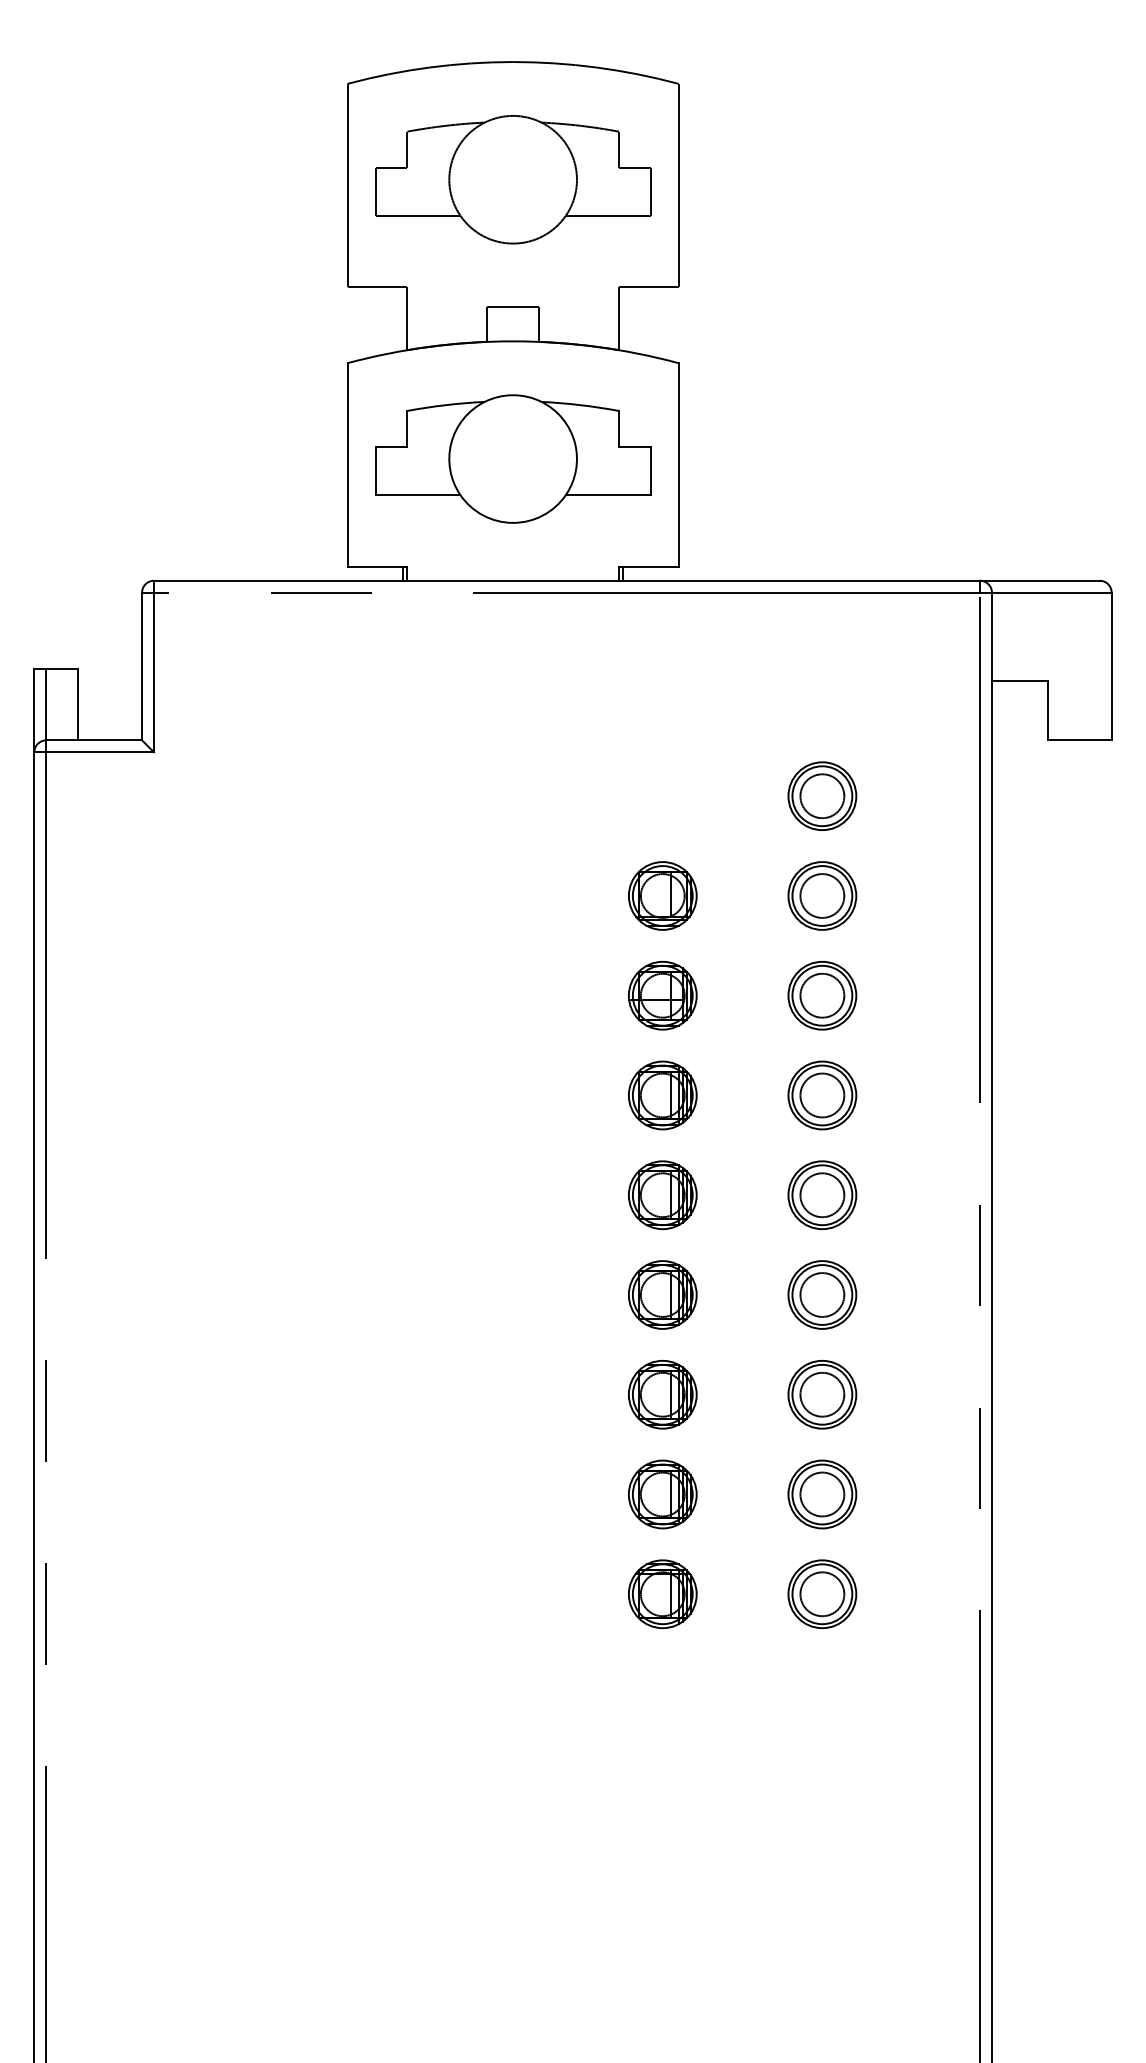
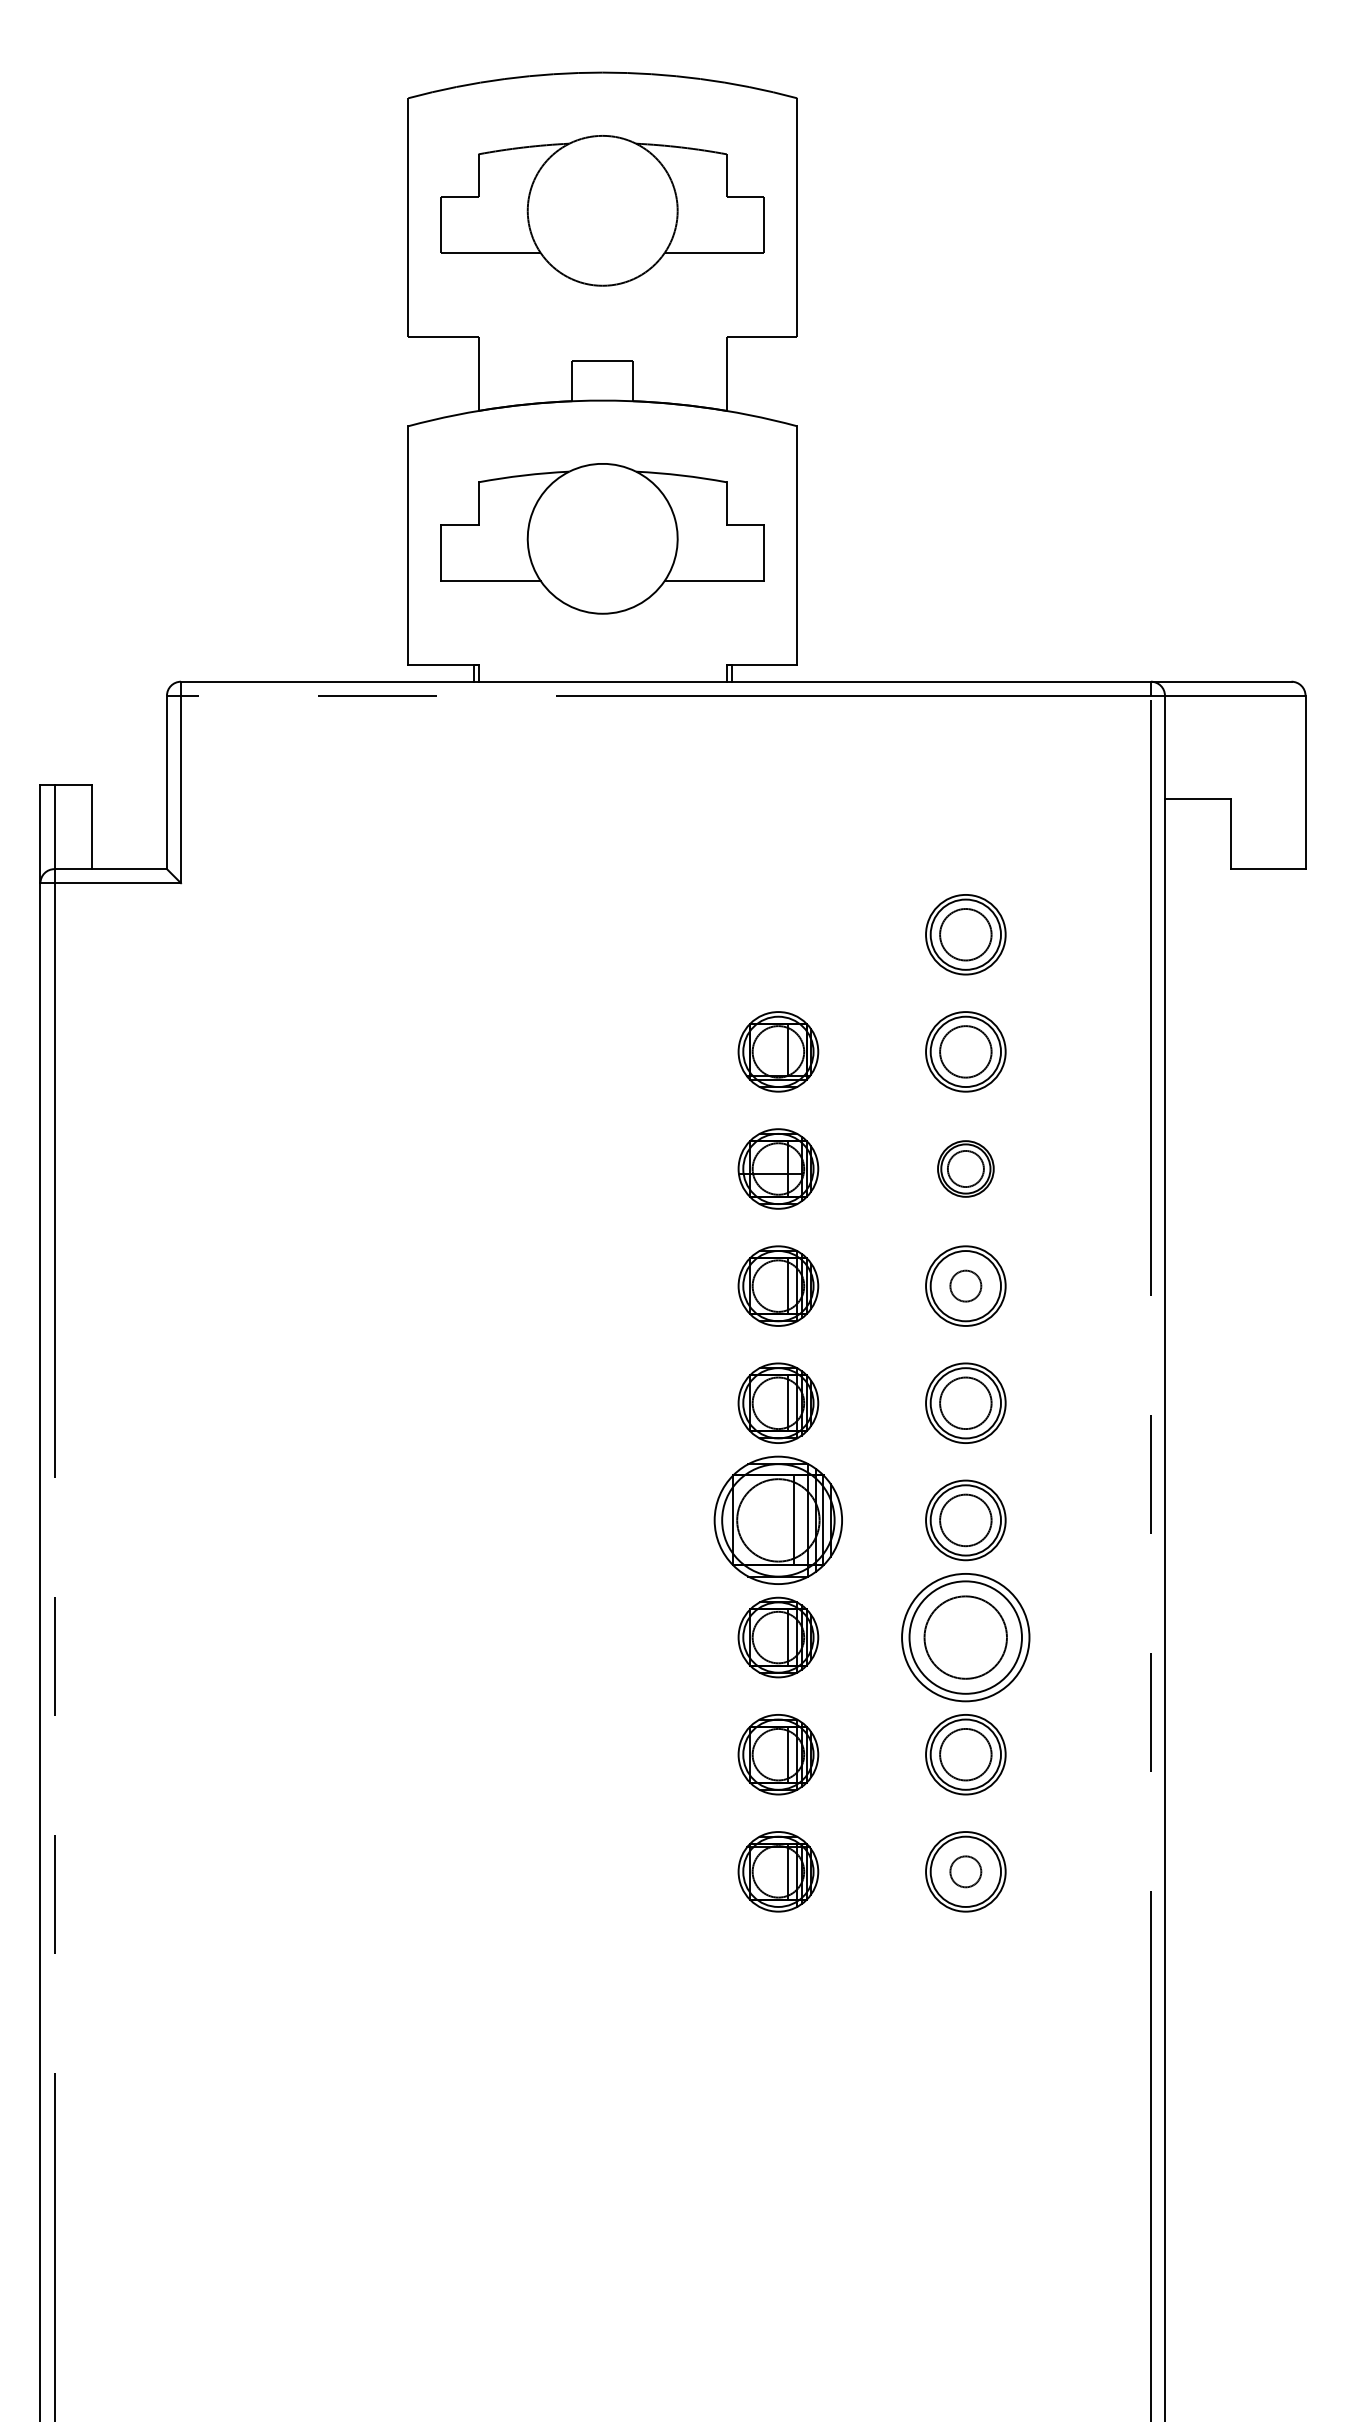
part: (822, 995) -> (965, 1168), size x0.7
circle: (822, 1094) -> (965, 1285), size x0.6
part: (662, 1295) -> (778, 1520), size x1.6
part: (822, 1394) -> (965, 1637), size x1.6
circle: (822, 1593) -> (965, 1871), size x0.6

